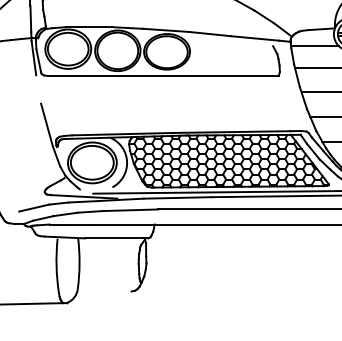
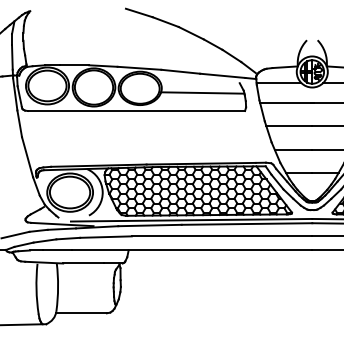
line: (233, 56) -> (202, 92), added
line: (38, 89) -> (19, 123), added
line: (104, 291) -> (81, 313), added

